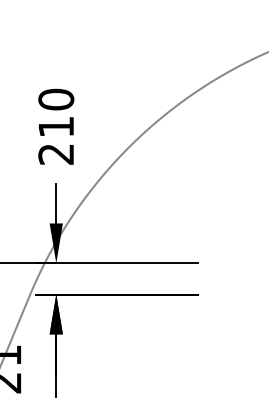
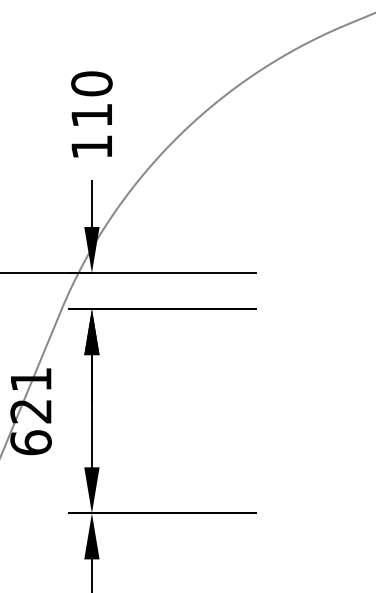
text: (55, 154) -> (91, 147), 210 -> 110

